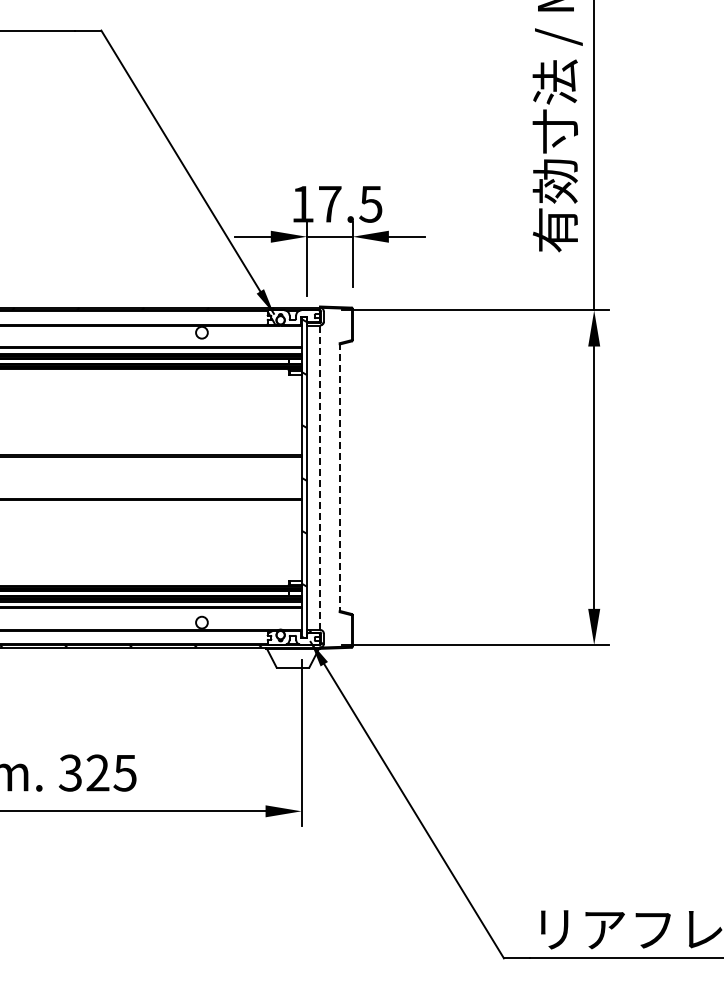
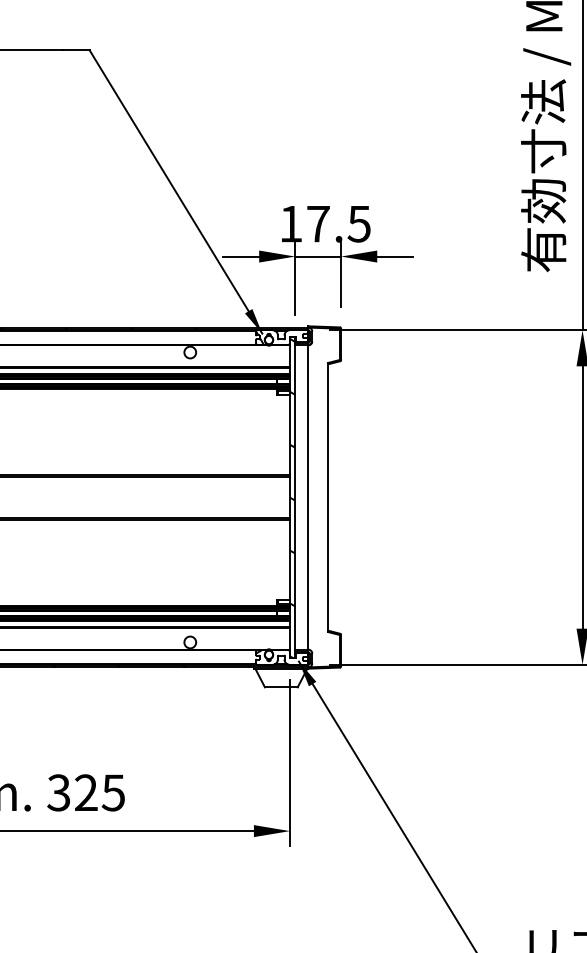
line: (320, 477) -> (308, 497), dashed -> solid
line: (339, 478) -> (327, 498), dashed -> solid

